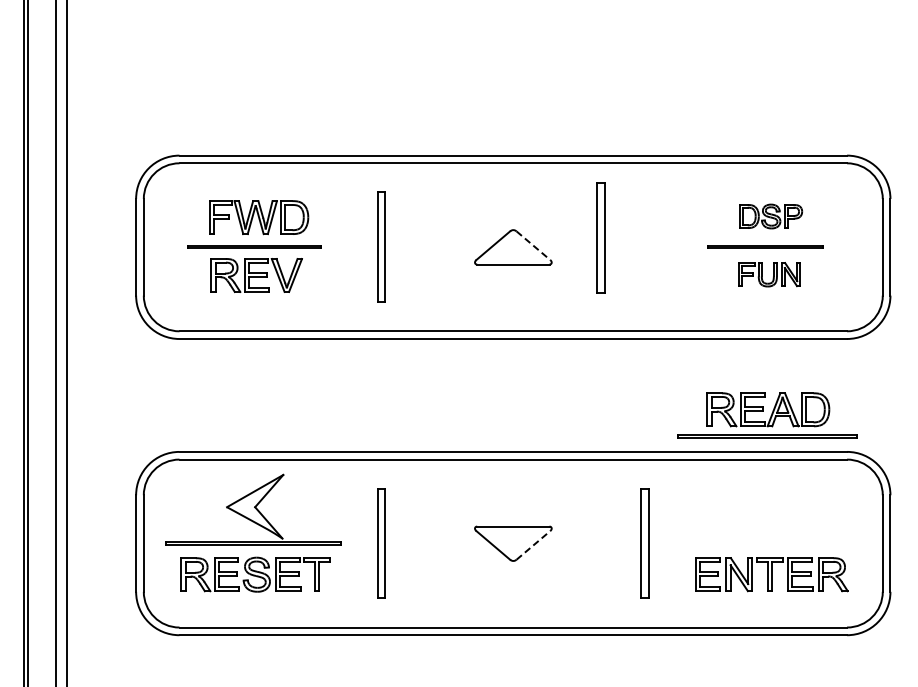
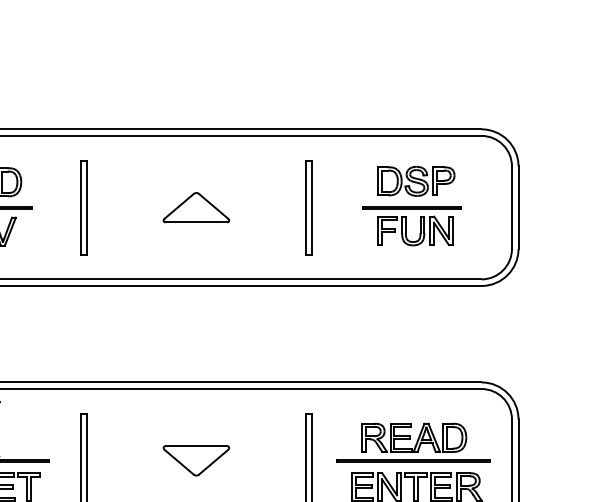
part: (770, 216) -> (416, 181), size x1.43
part: (600, 237) -> (308, 206), moved
line: (533, 246) -> (213, 206), dashed -> solid
part: (769, 274) -> (415, 230), size x1.43
part: (767, 415) -> (413, 442), moved
line: (533, 545) -> (213, 462), dashed -> solid

